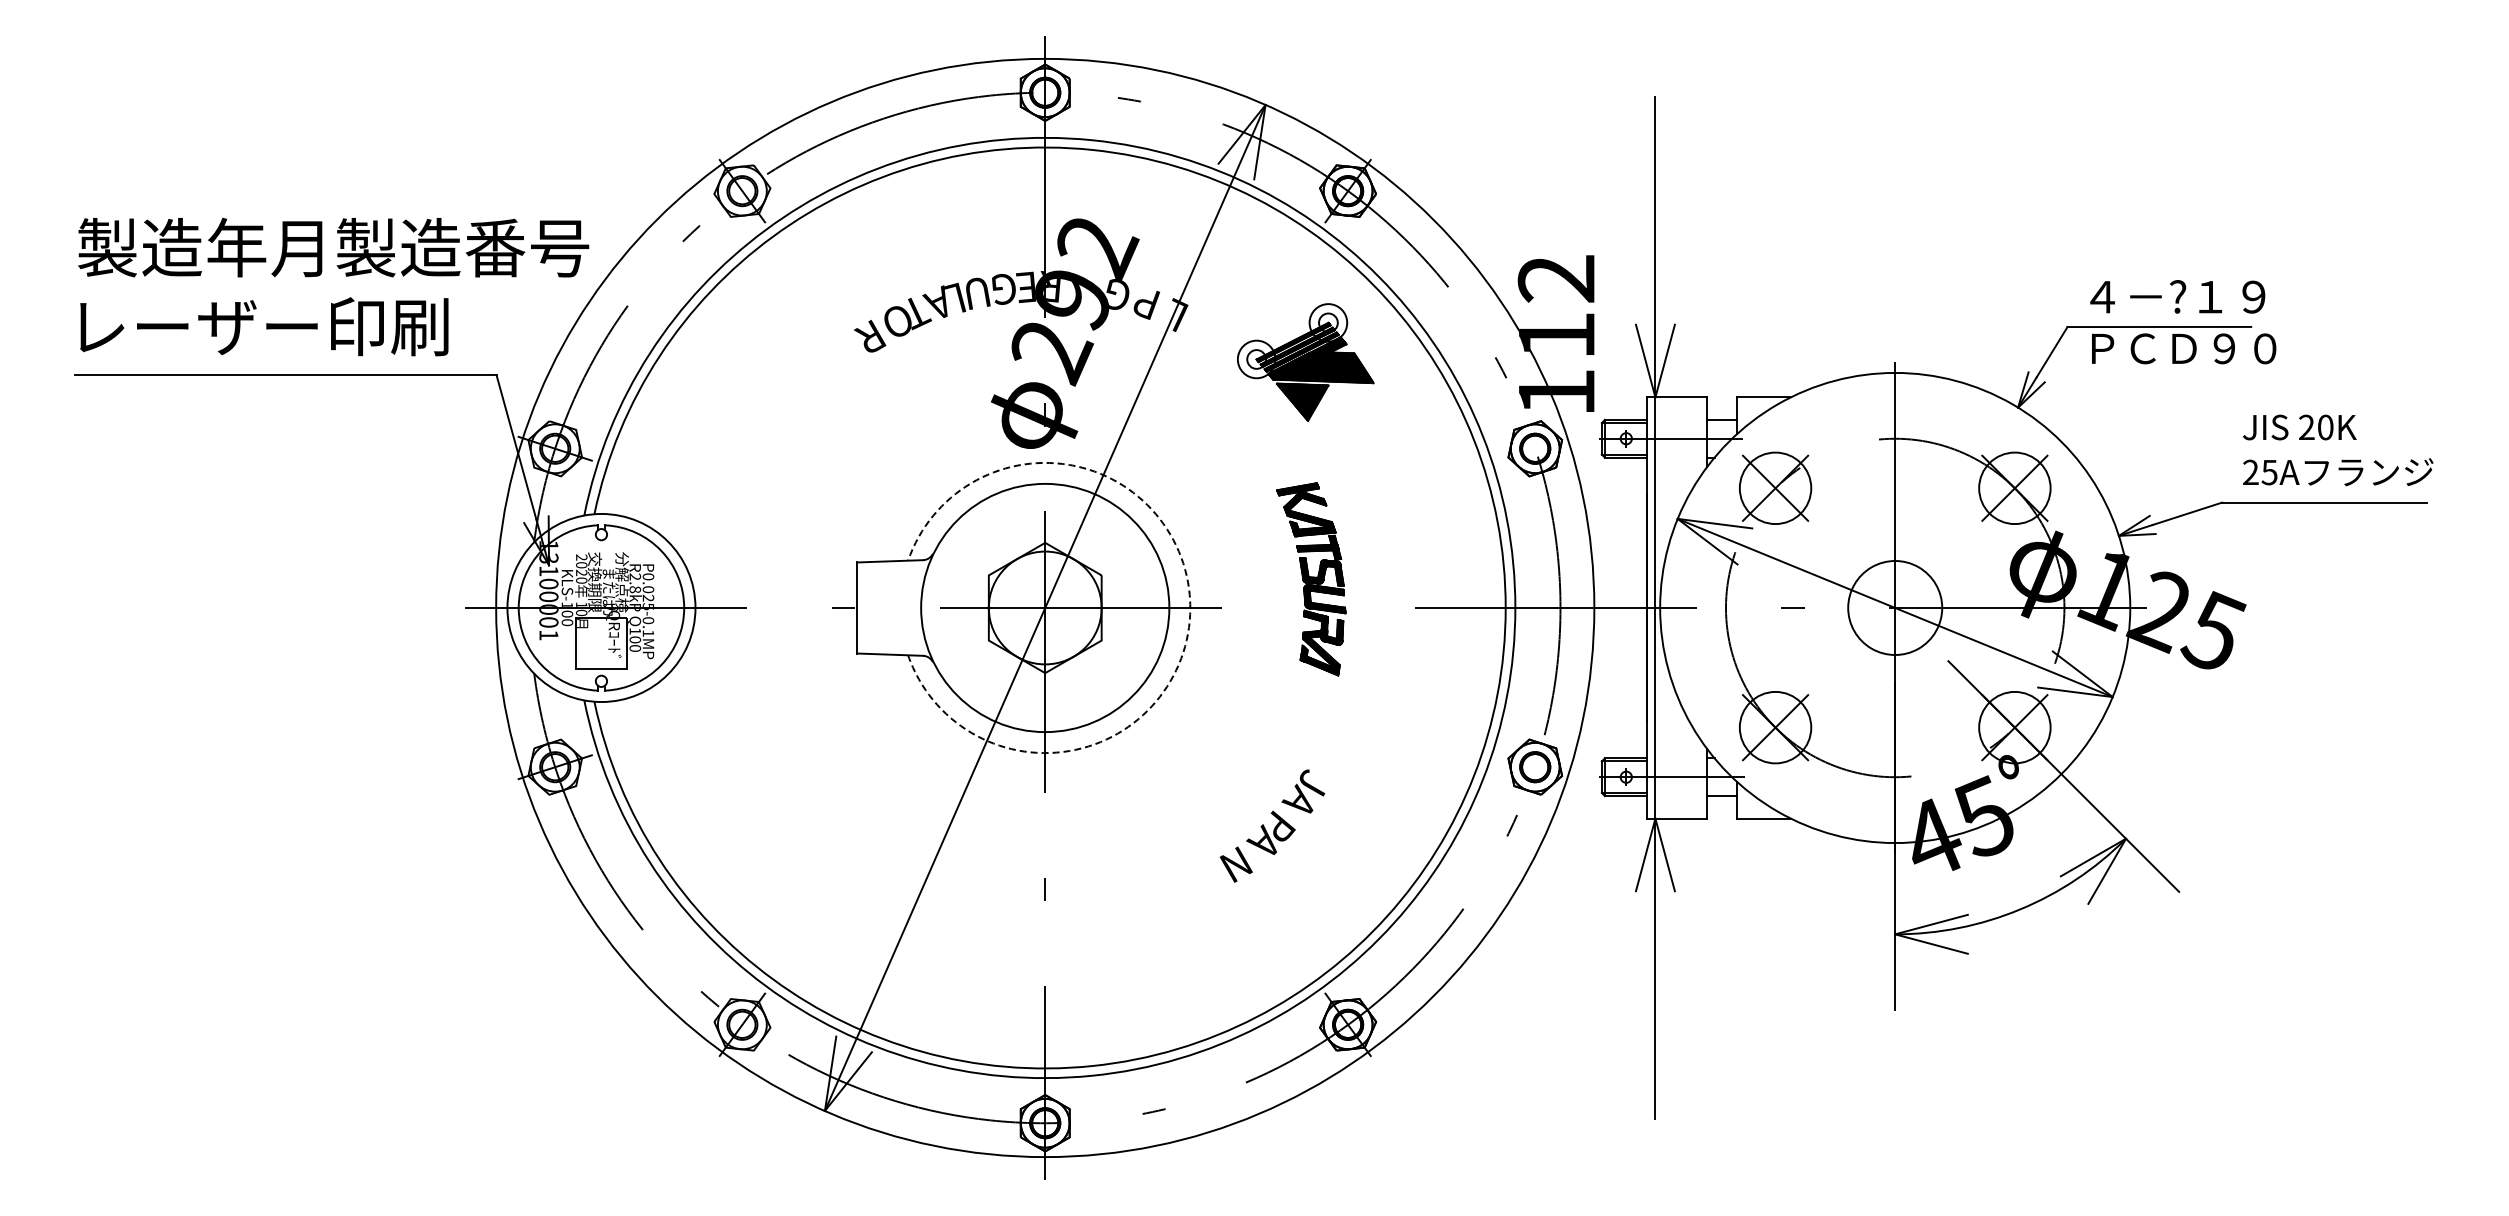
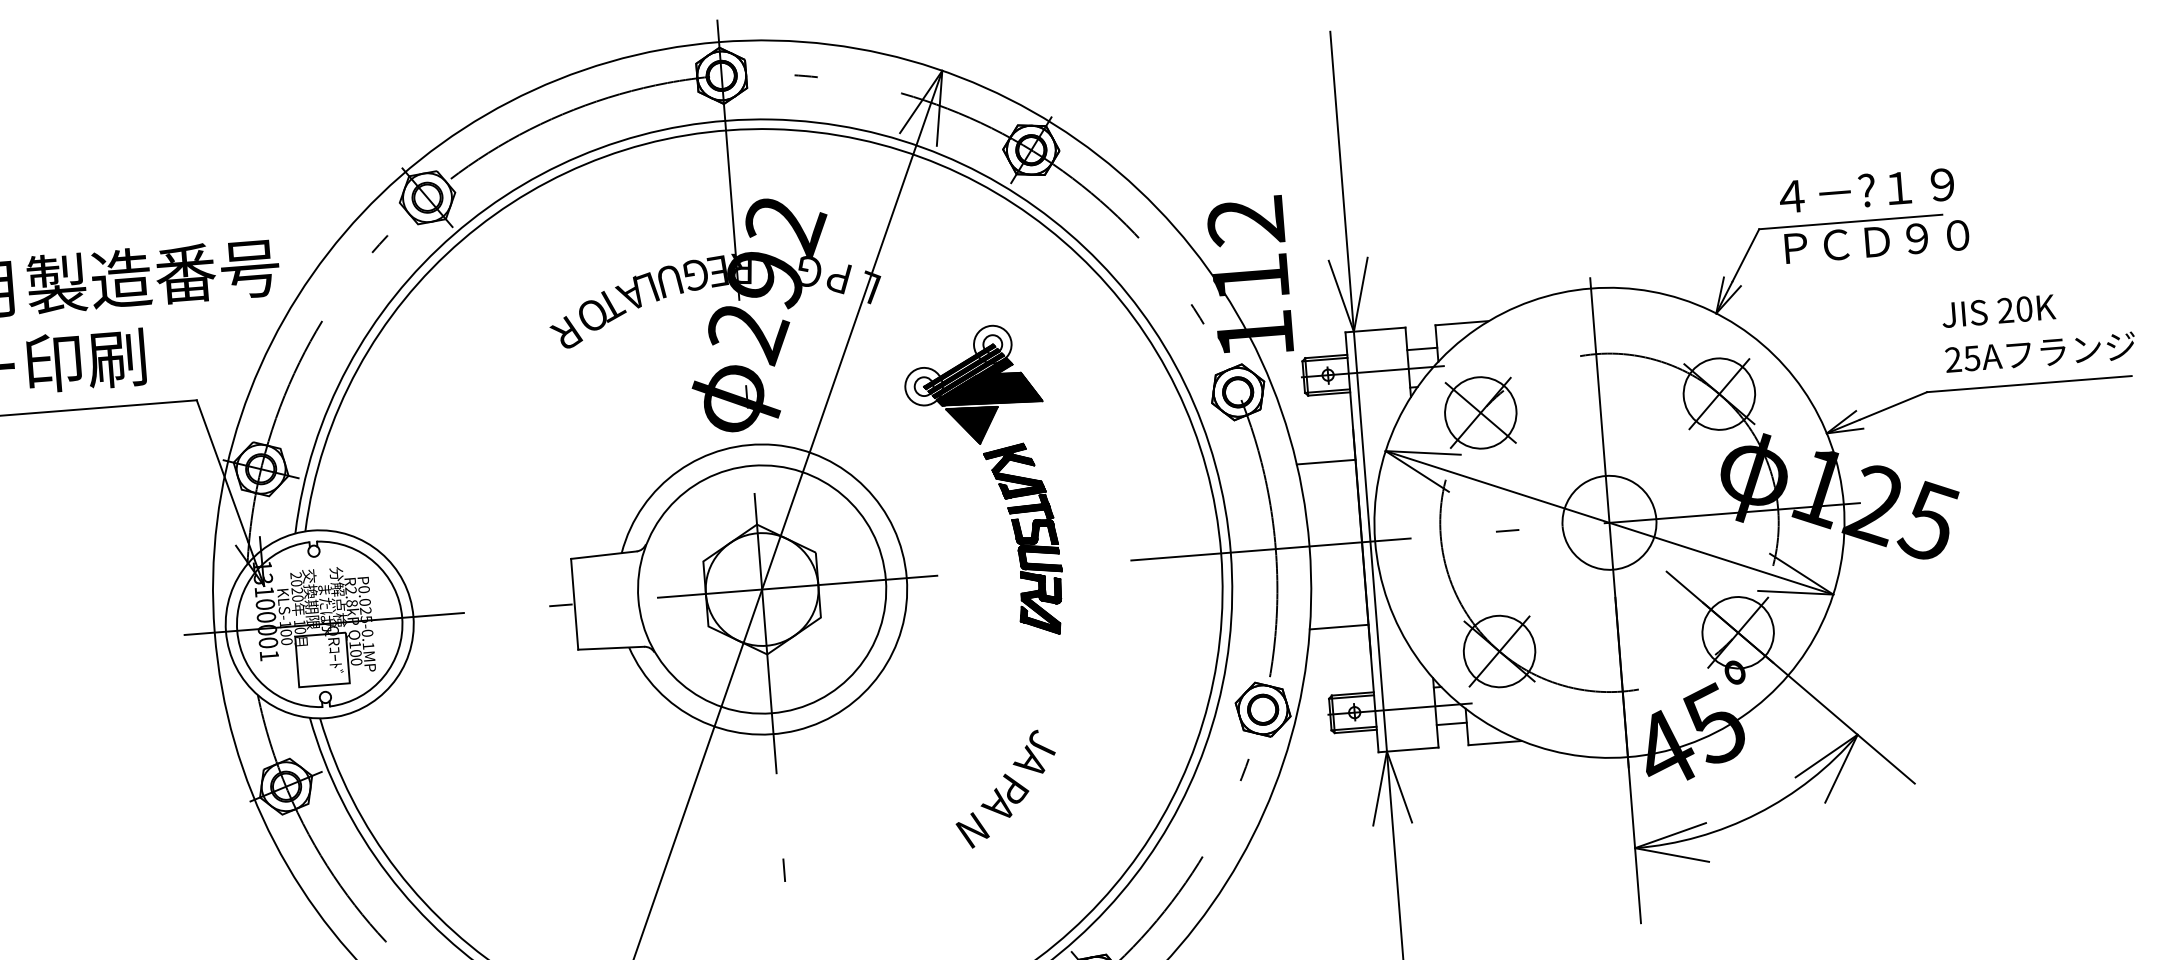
part: (1305, 362) -> (973, 385), moved
line: (1617, 525) -> (1326, 462), added
arc: (1190, 607) -> (906, 577), dashed -> solid
line: (1617, 690) -> (1339, 626), added

